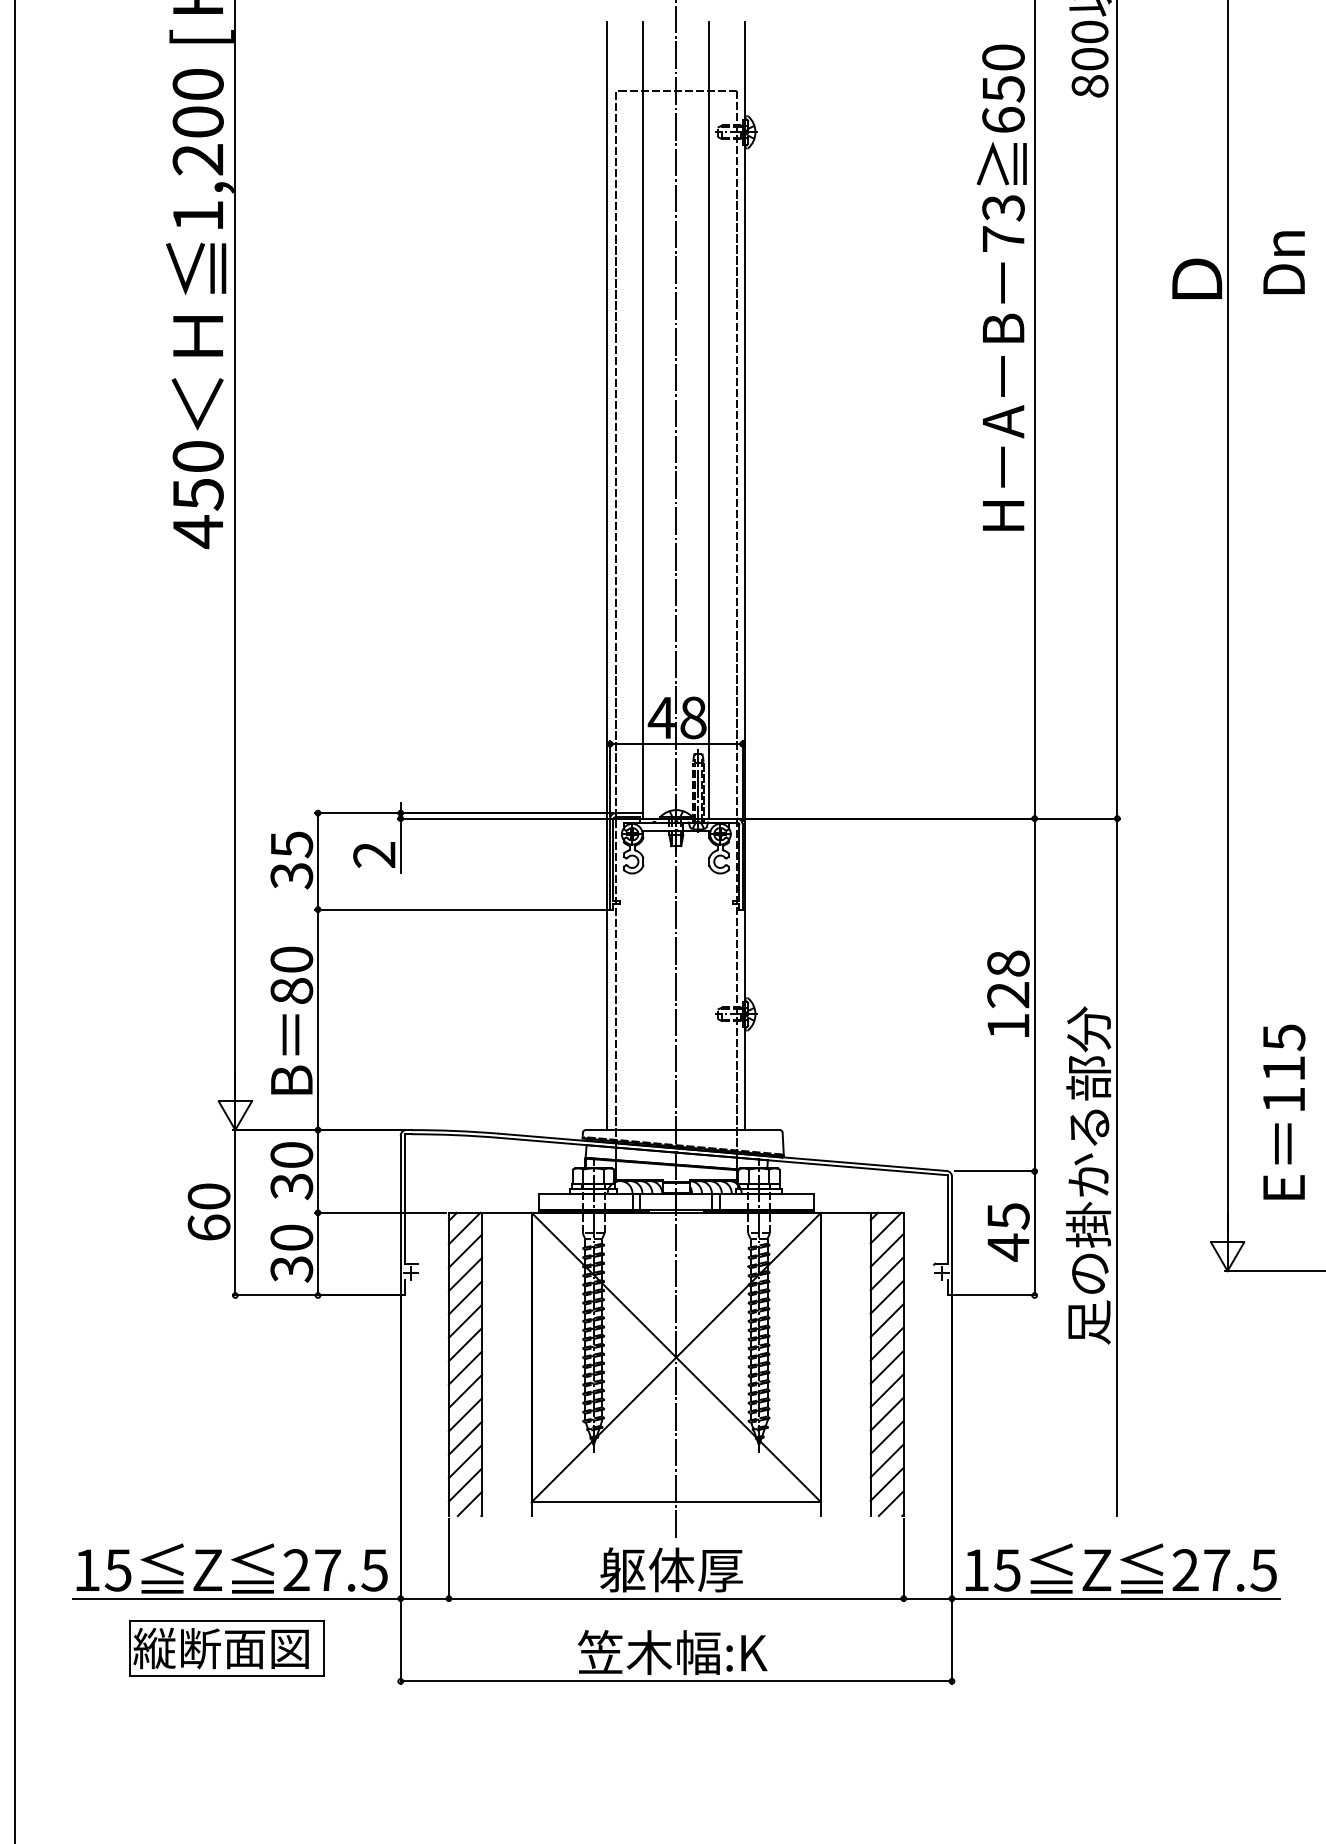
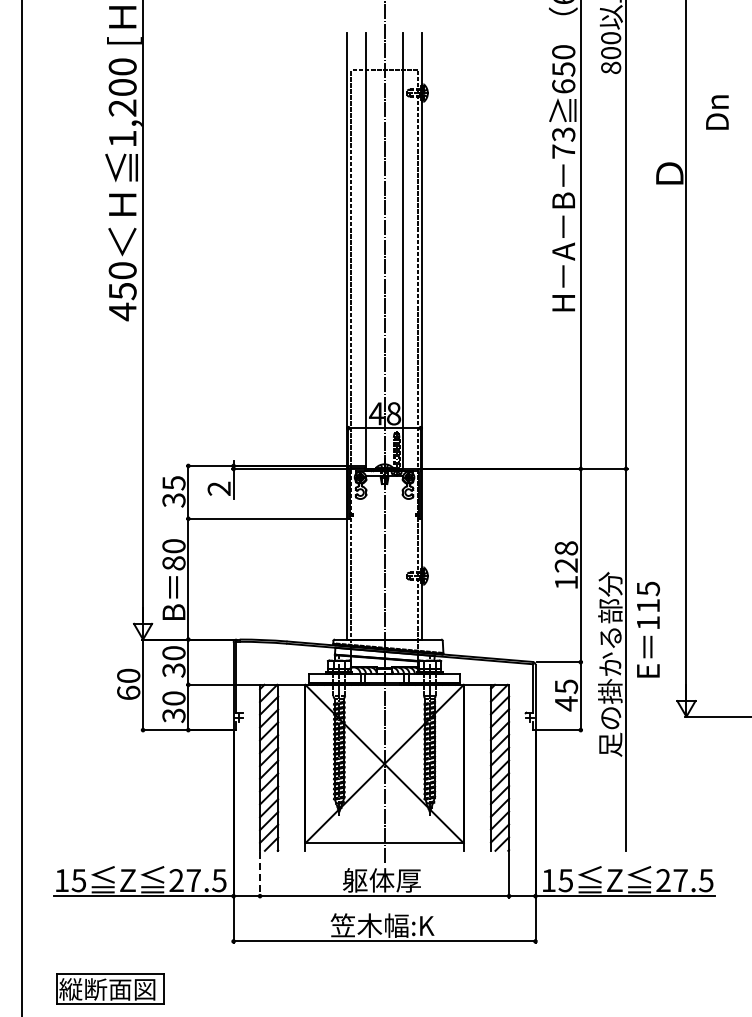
text: (1284, 262) -> (717, 112), moved
text: (1284, 1111) -> (648, 629), moved
line: (449, 1560) -> (260, 875), solid -> dashed
part: (227, 1646) -> (110, 988), moved

